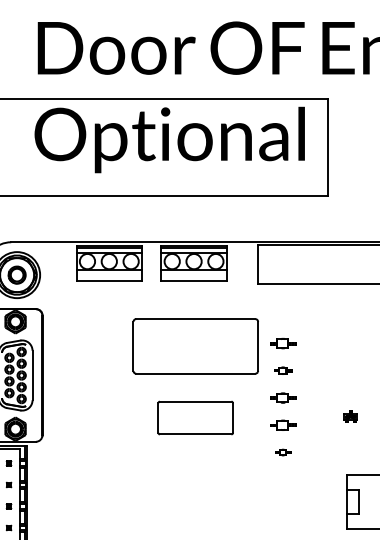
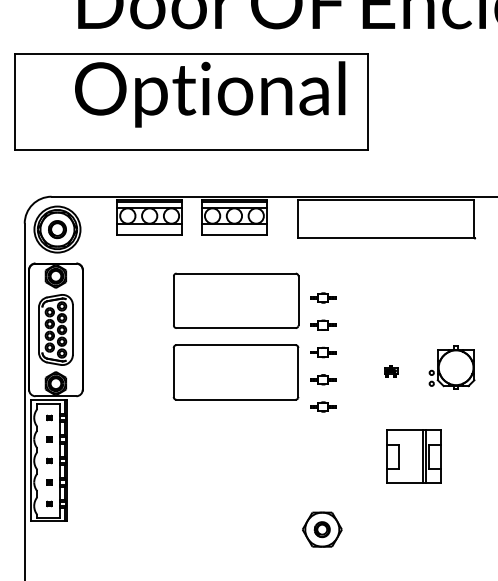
part: (283, 370) -> (323, 324), size x1.43
part: (195, 418) -> (235, 372), size x1.67
part: (283, 452) -> (323, 406), size x1.67

